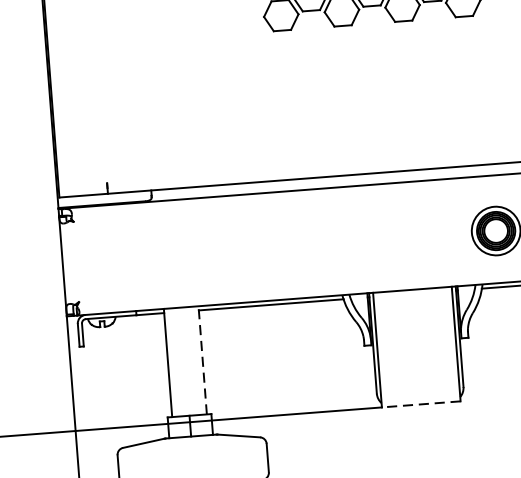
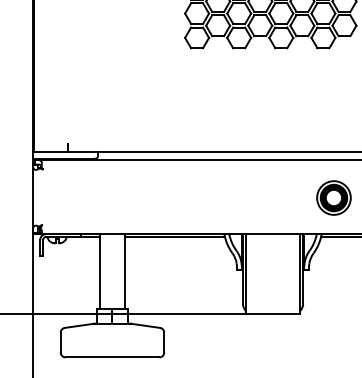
line: (202, 360) -> (124, 271), dashed -> solid
line: (420, 404) -> (272, 313), dashed -> solid

